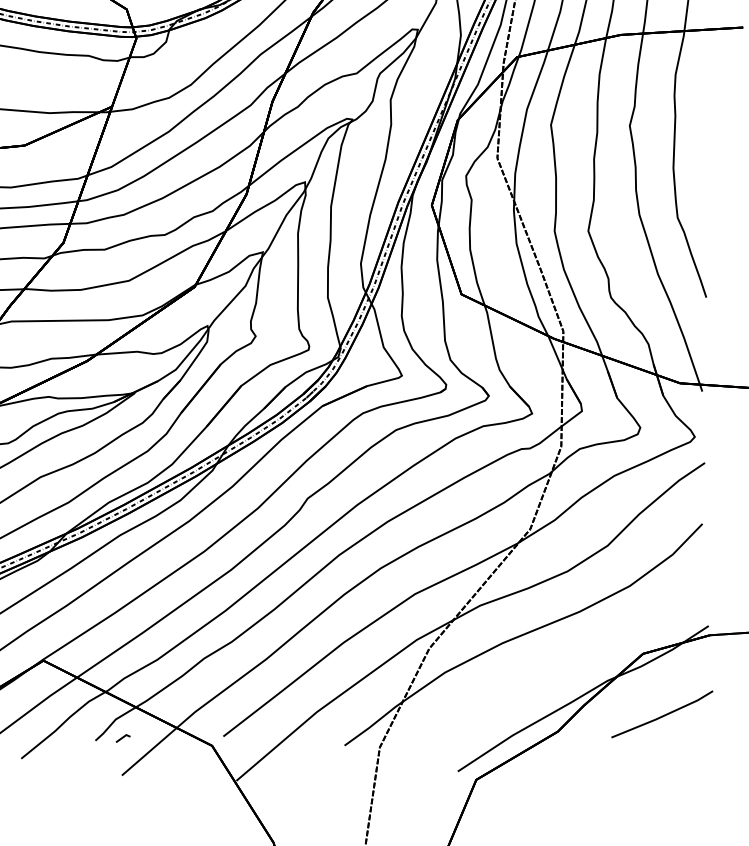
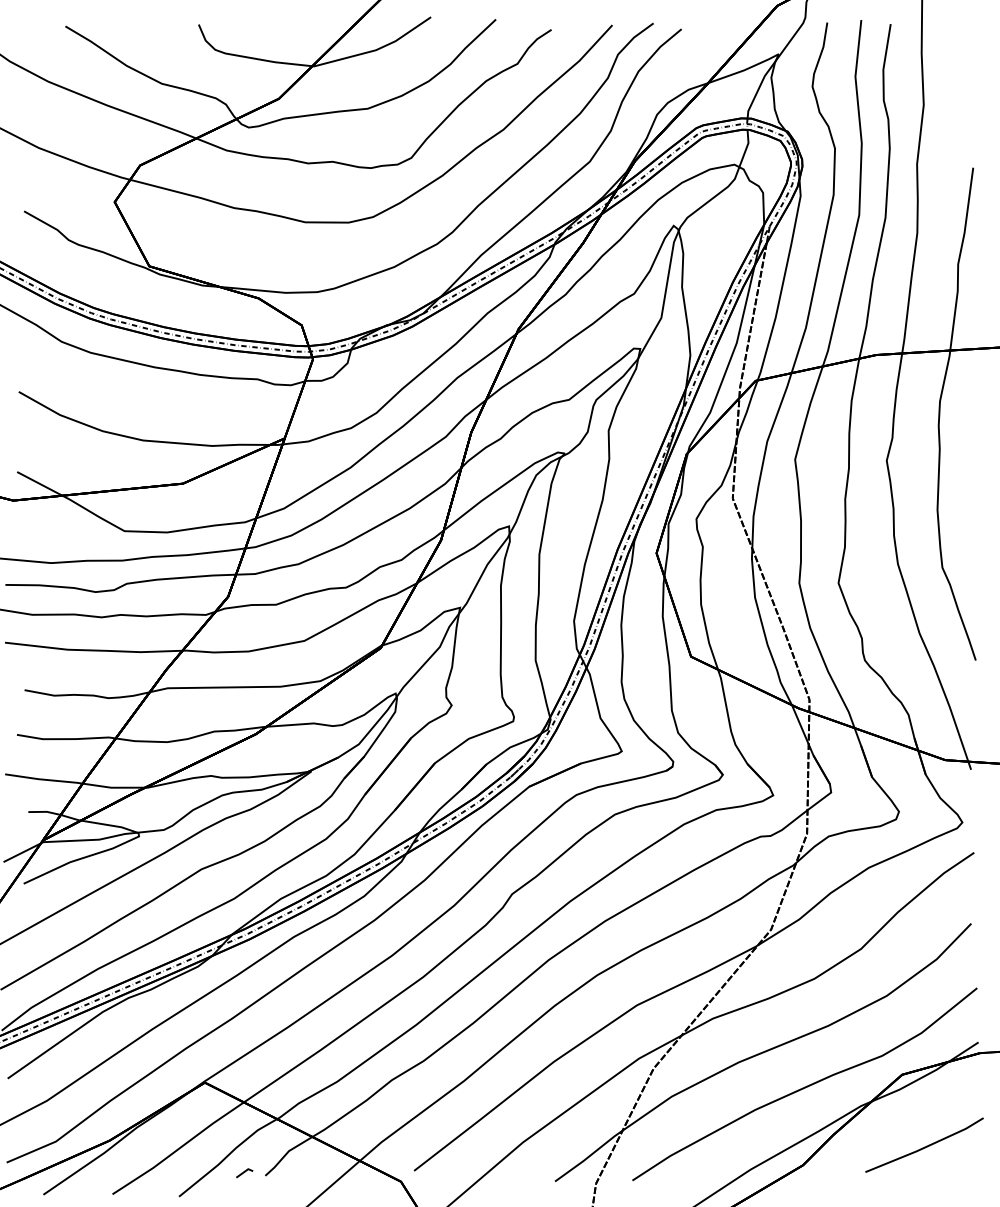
curve: (559, 663) -> (804, 1086), added
line: (123, 738) -> (244, 1173), moved

